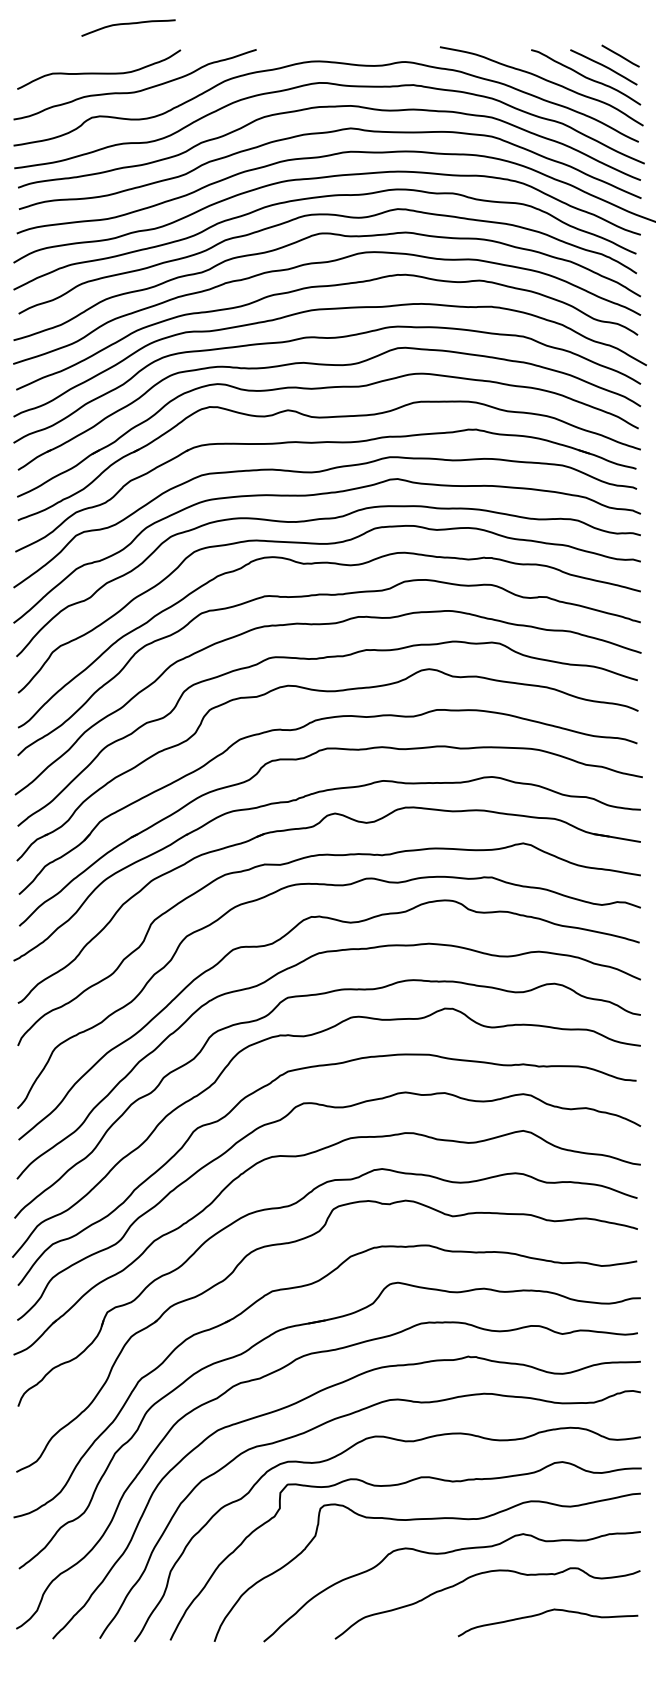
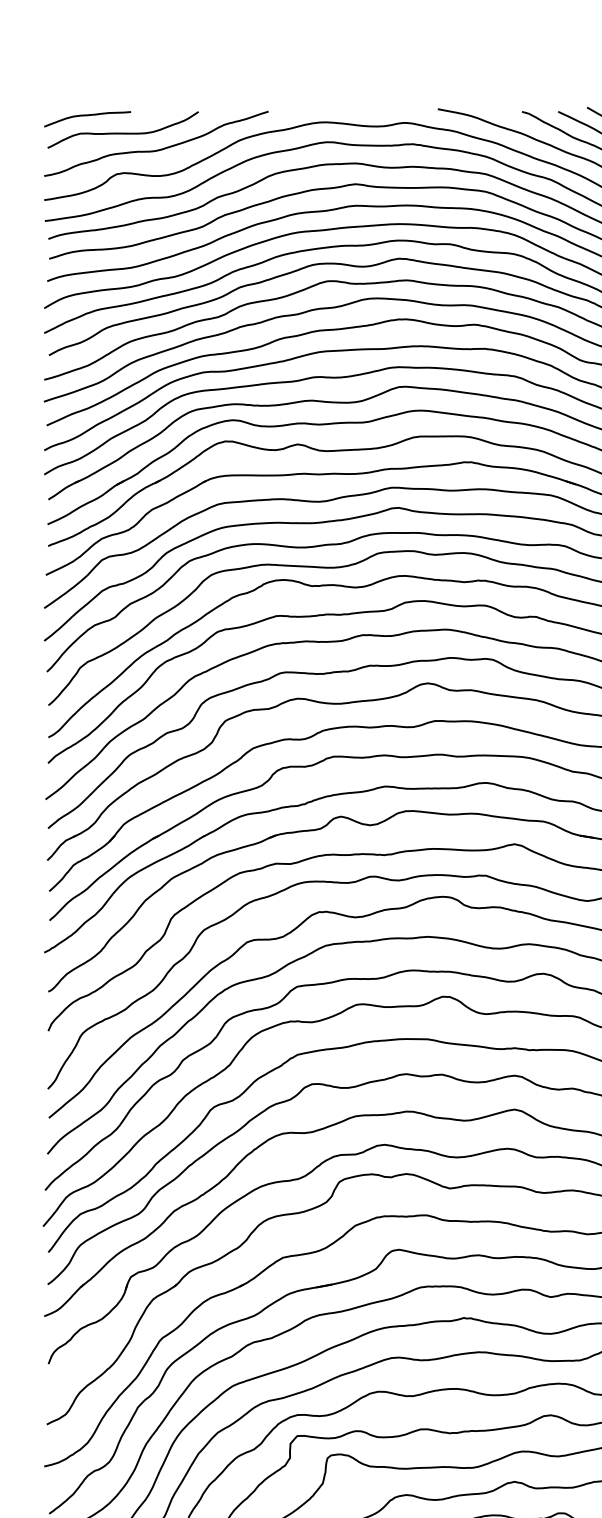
curve: (128, 24) -> (87, 115), moved

